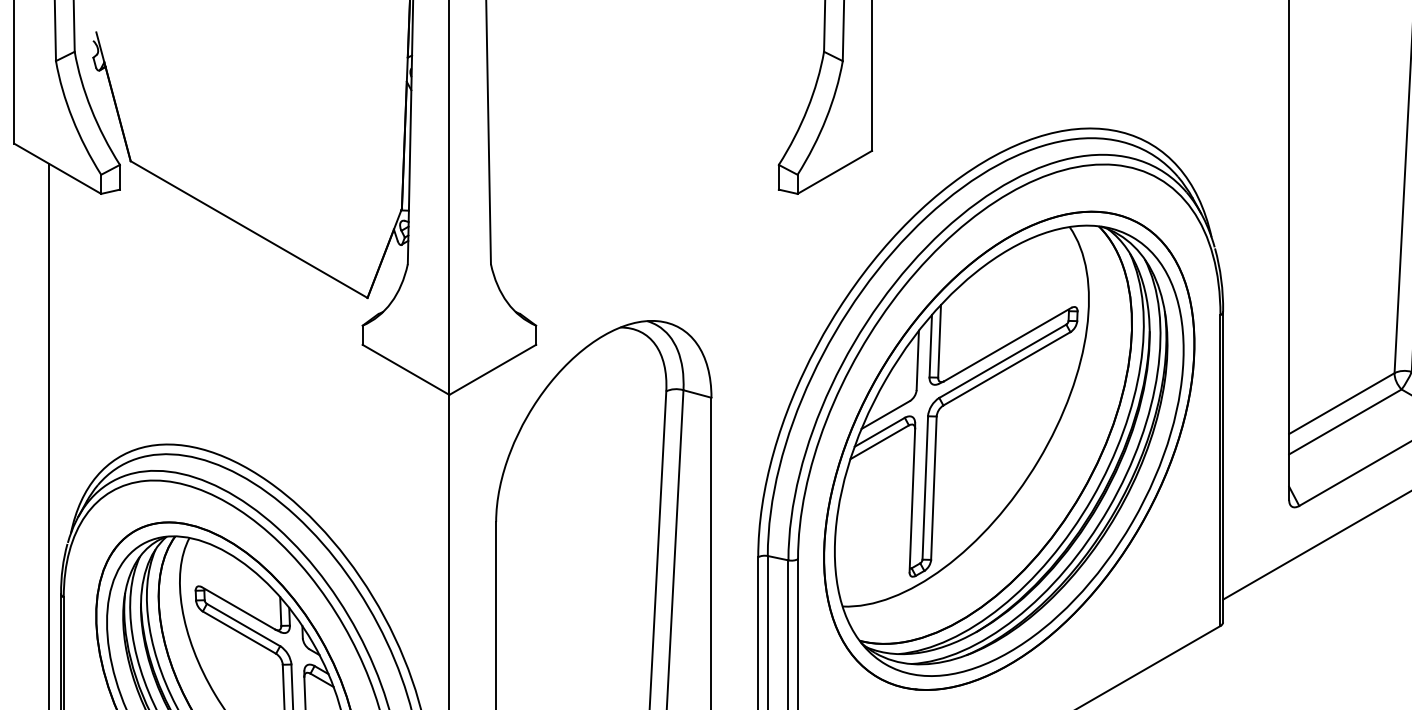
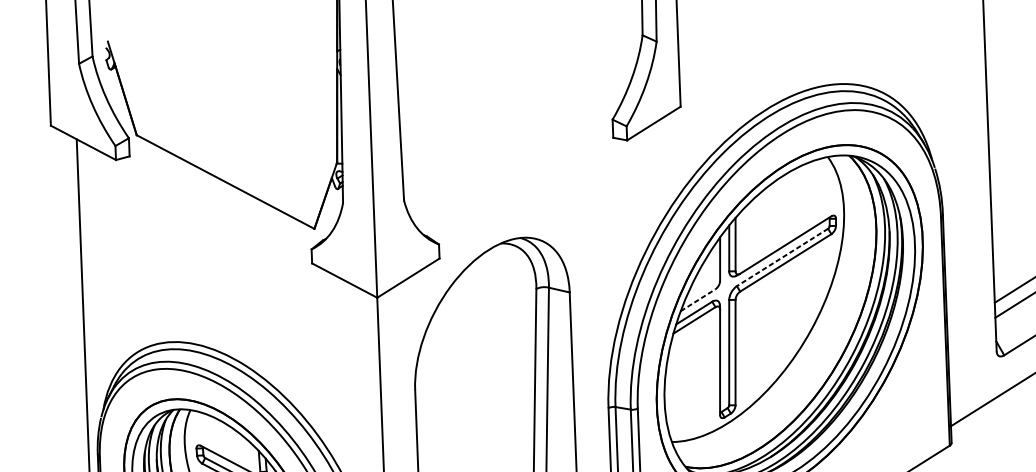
line: (1002, 361) -> (782, 257), solid -> dashed
line: (885, 415) -> (697, 300), solid -> dashed

